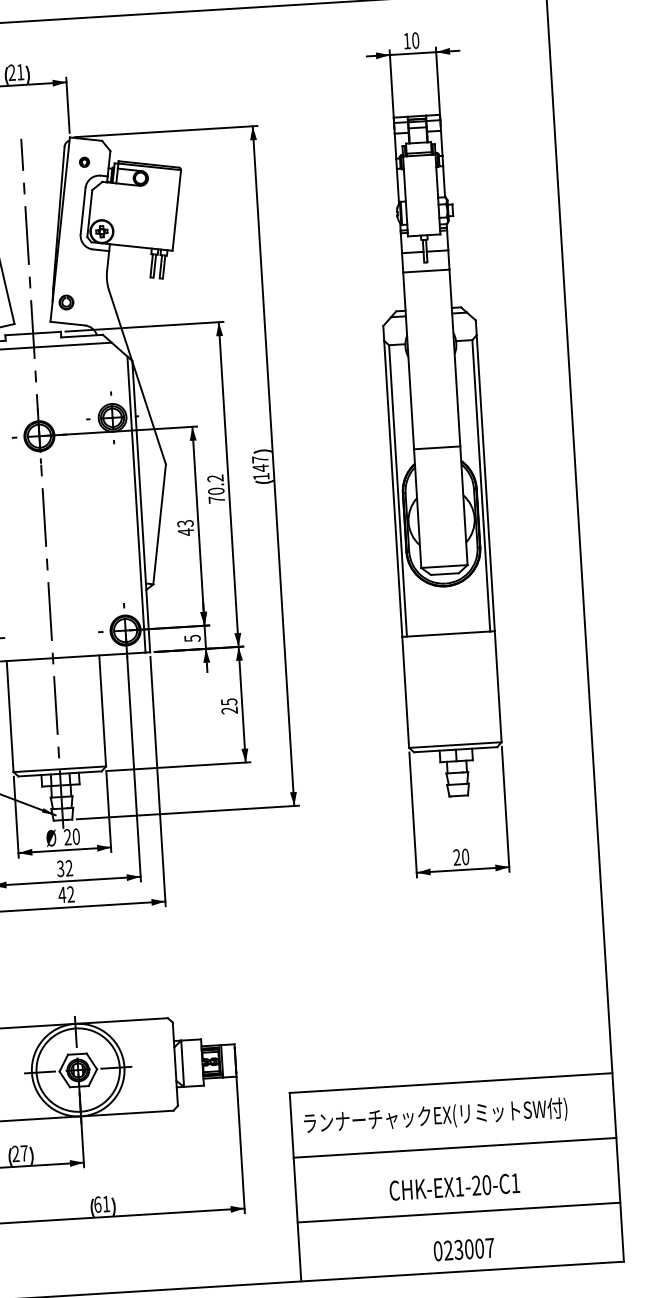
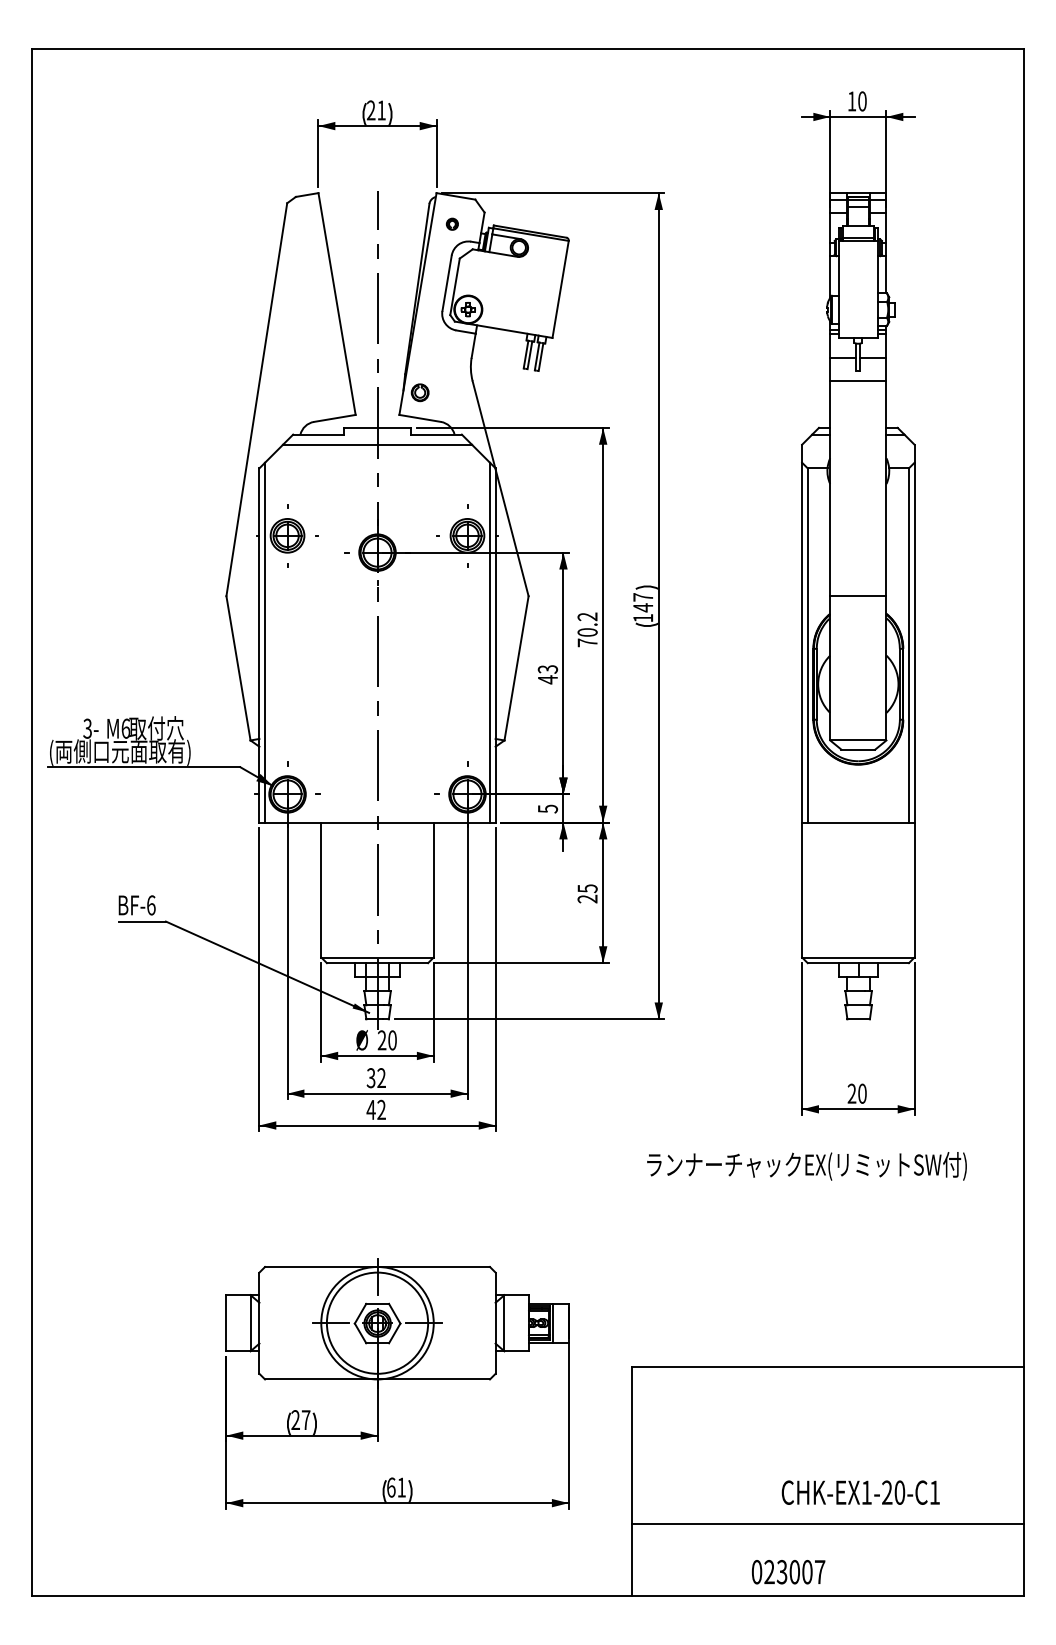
text: (435, 1117) -> (806, 1166), moved
line: (455, 1148) -> (828, 1445), removed
text: (454, 1186) -> (860, 1492), moved
text: (464, 1249) -> (788, 1572), moved

